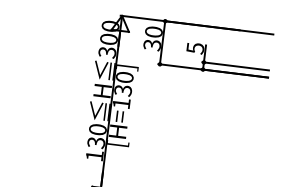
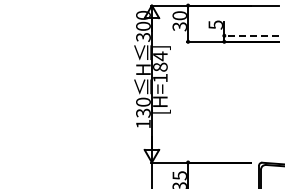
line: (236, 66) -> (251, 35), solid -> dashed
text: (124, 83) -> (160, 61), [H=130] -> [H=184]

